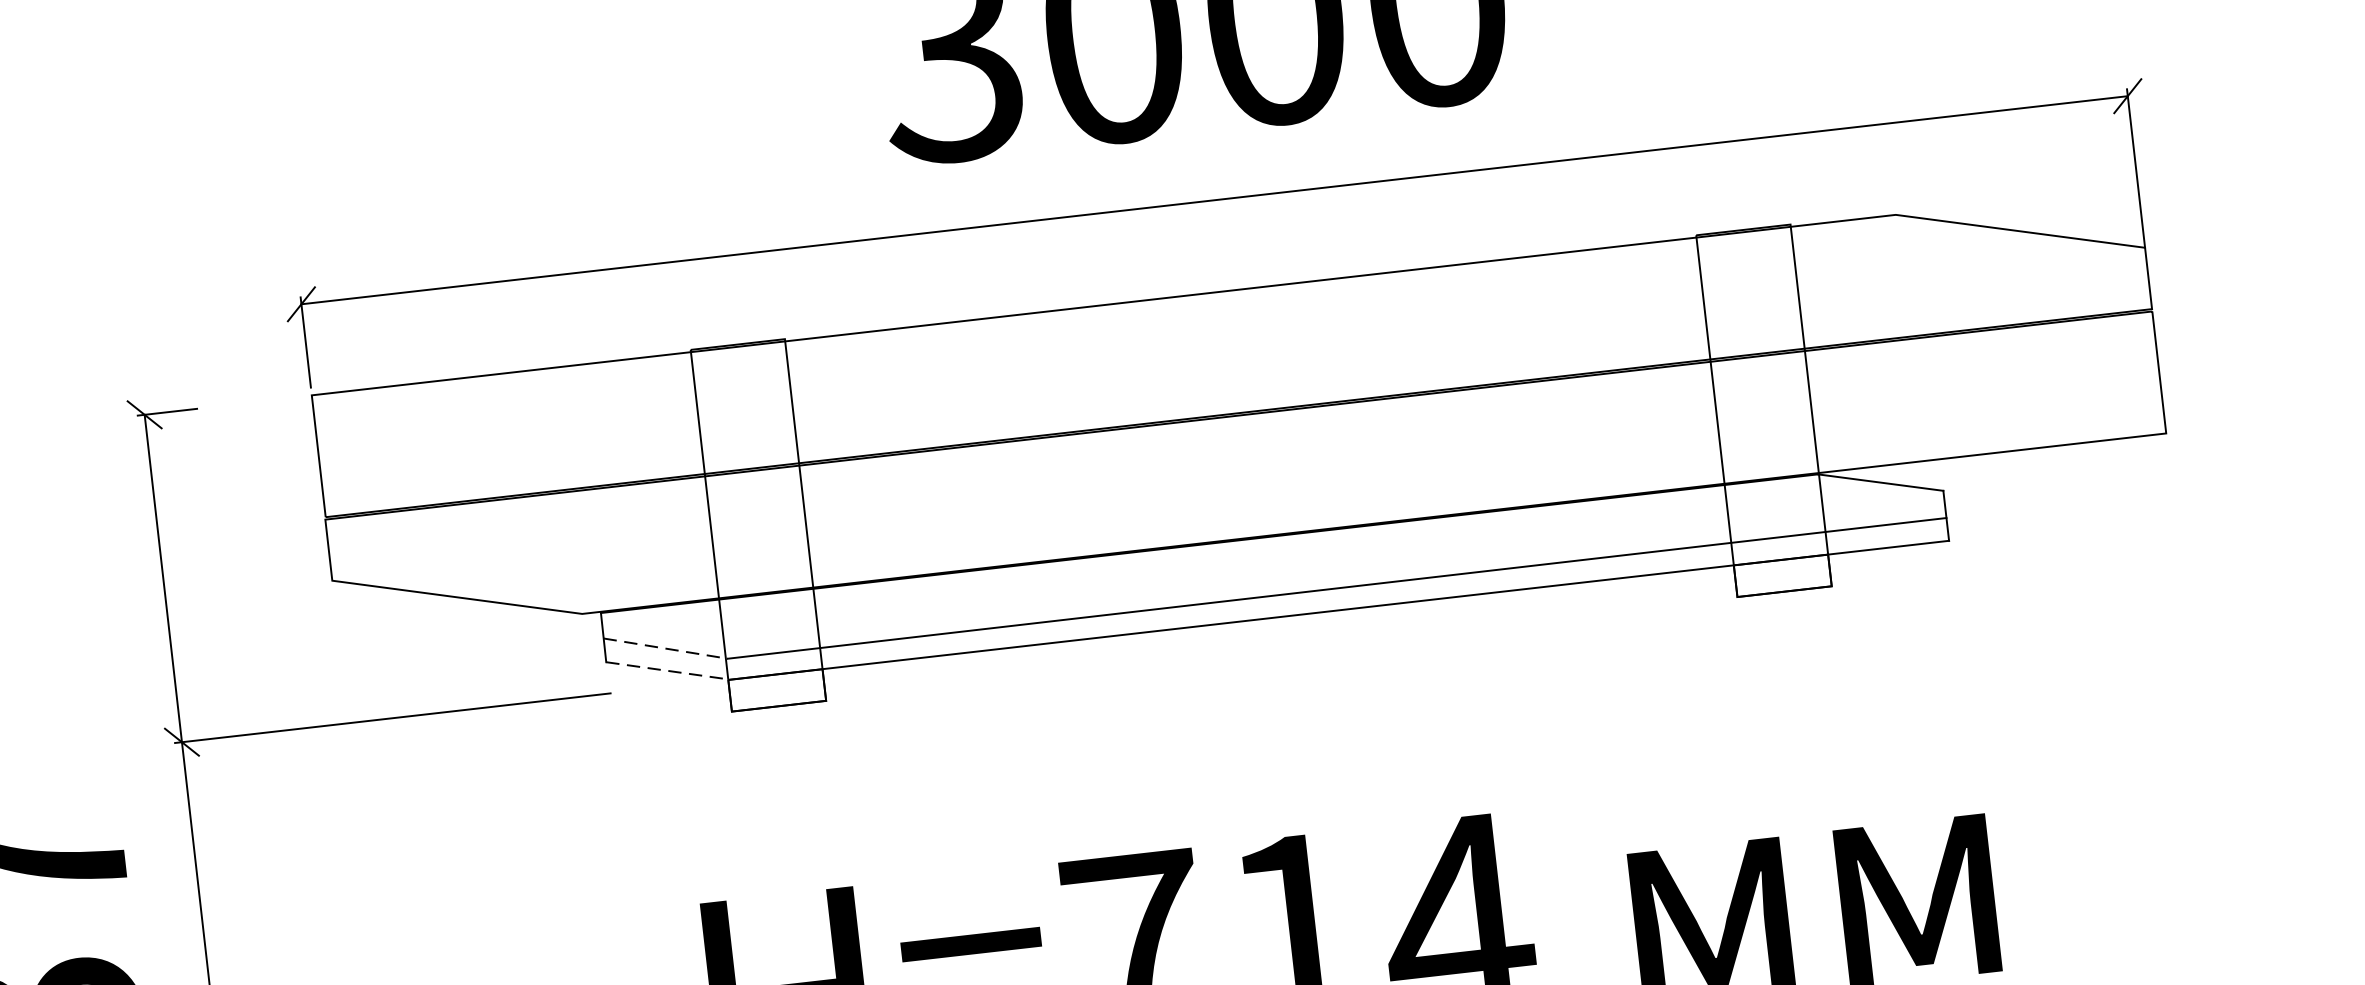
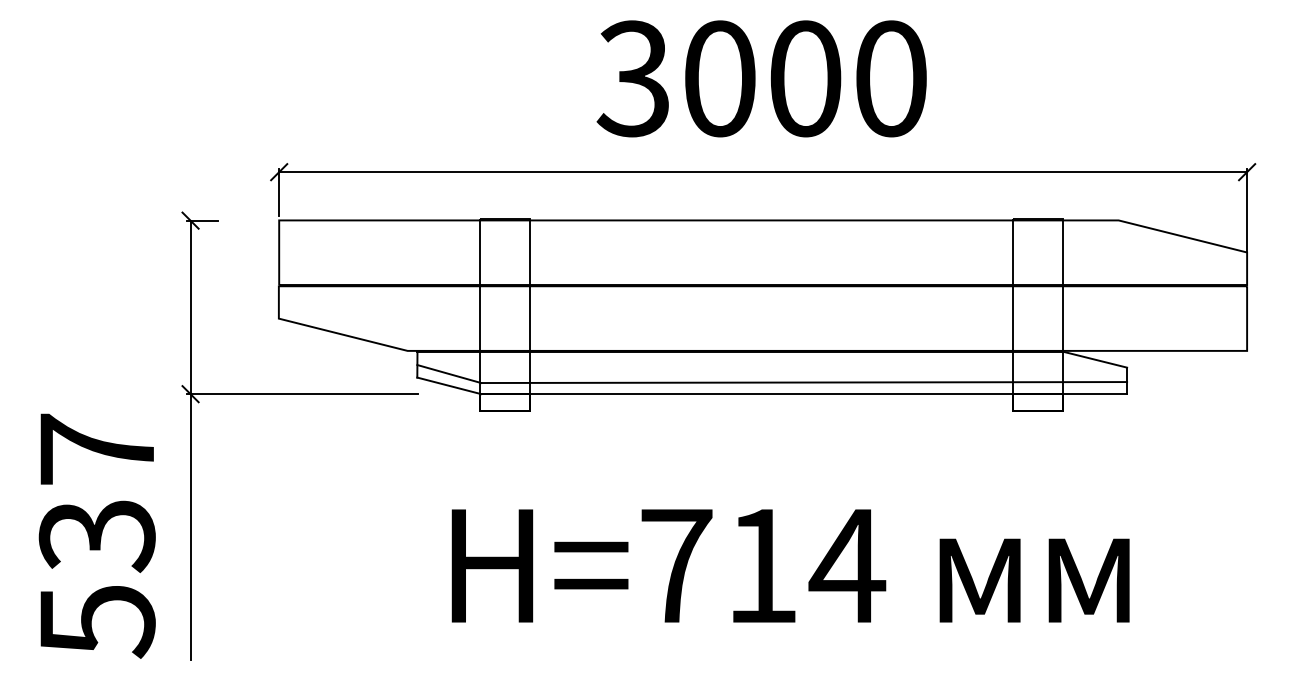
line: (666, 649) -> (449, 374), dashed -> solid
line: (668, 670) -> (449, 385), dashed -> solid

